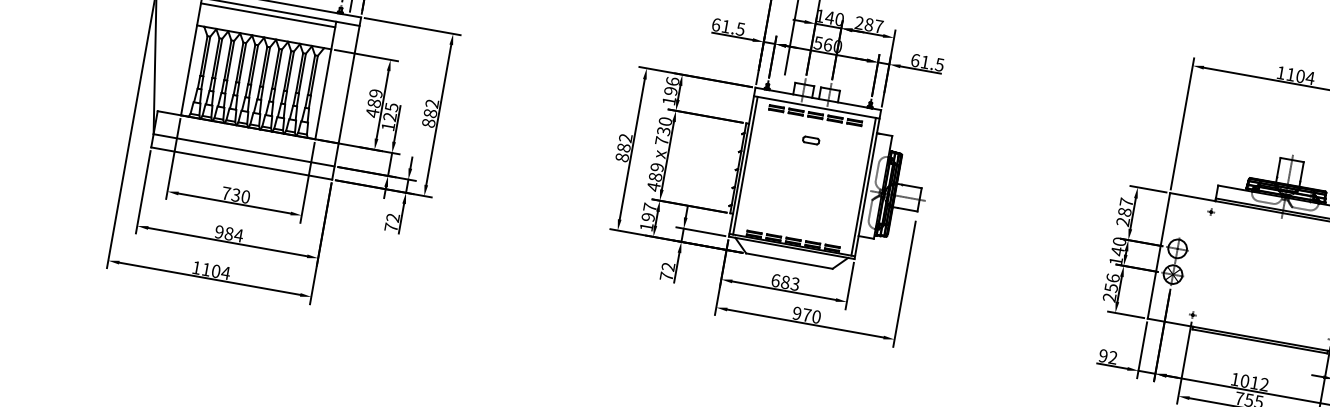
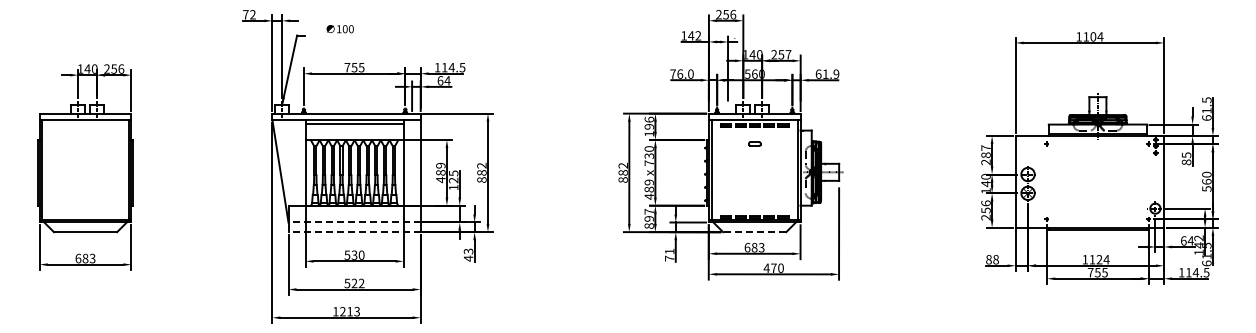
text: (869, 24) -> (781, 54), 287 -> 257
text: (727, 26) -> (681, 73), 61.5 -> 76.0
text: (940, 63) -> (836, 73), 61.5 -> 61.9
line: (243, 150) -> (354, 222), solid -> dashed
line: (241, 164) -> (354, 232), solid -> dashed
text: (226, 192) -> (347, 254), 730 -> 530
text: (392, 221) -> (468, 254), 72 -> 43
text: (645, 226) -> (648, 225), 197 -> 897
text: (229, 233) -> (354, 283), 984 -> 522
line: (789, 261) -> (754, 232), solid -> dashed
text: (668, 266) -> (669, 251), 72 -> 71
text: (216, 271) -> (350, 311), 1104 -> 1213
text: (796, 312) -> (766, 267), 970 -> 470
text: (1108, 356) -> (992, 259), 92 -> 88
text: (1254, 382) -> (1099, 259), 1012 -> 1124

